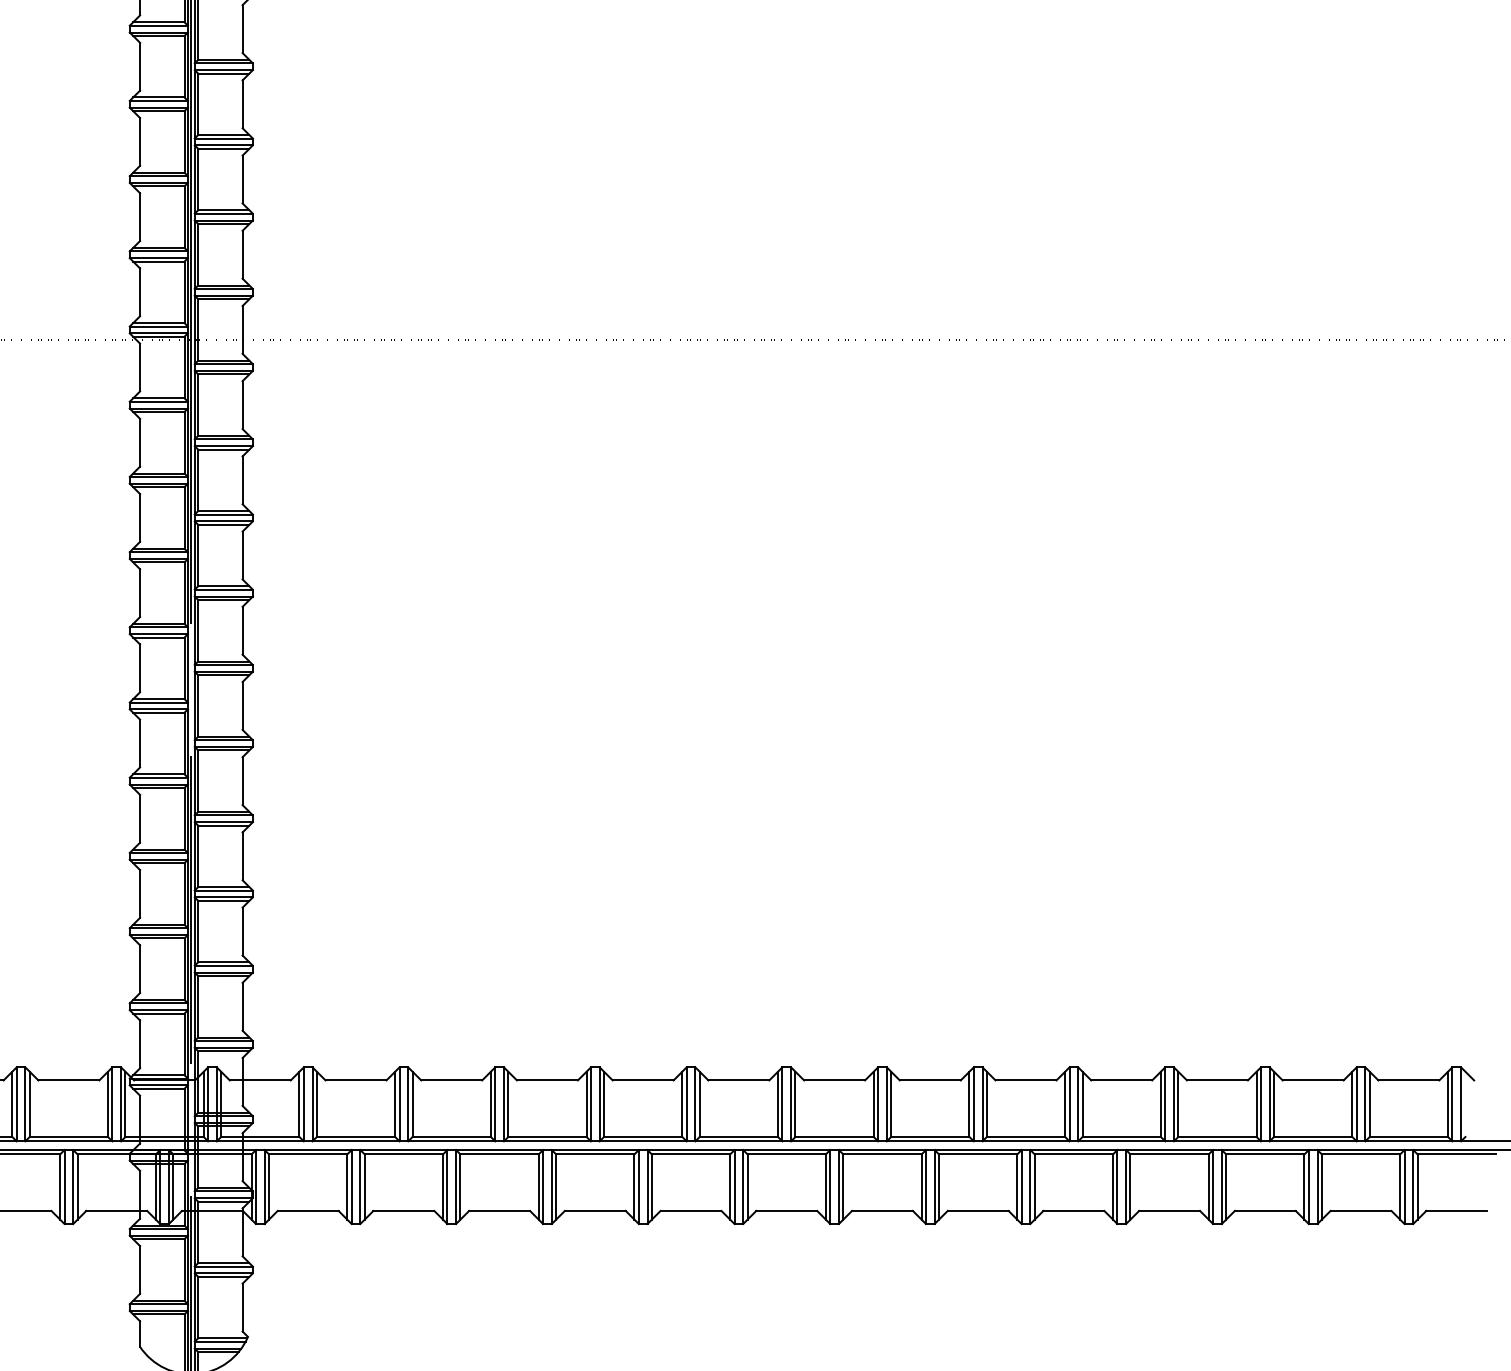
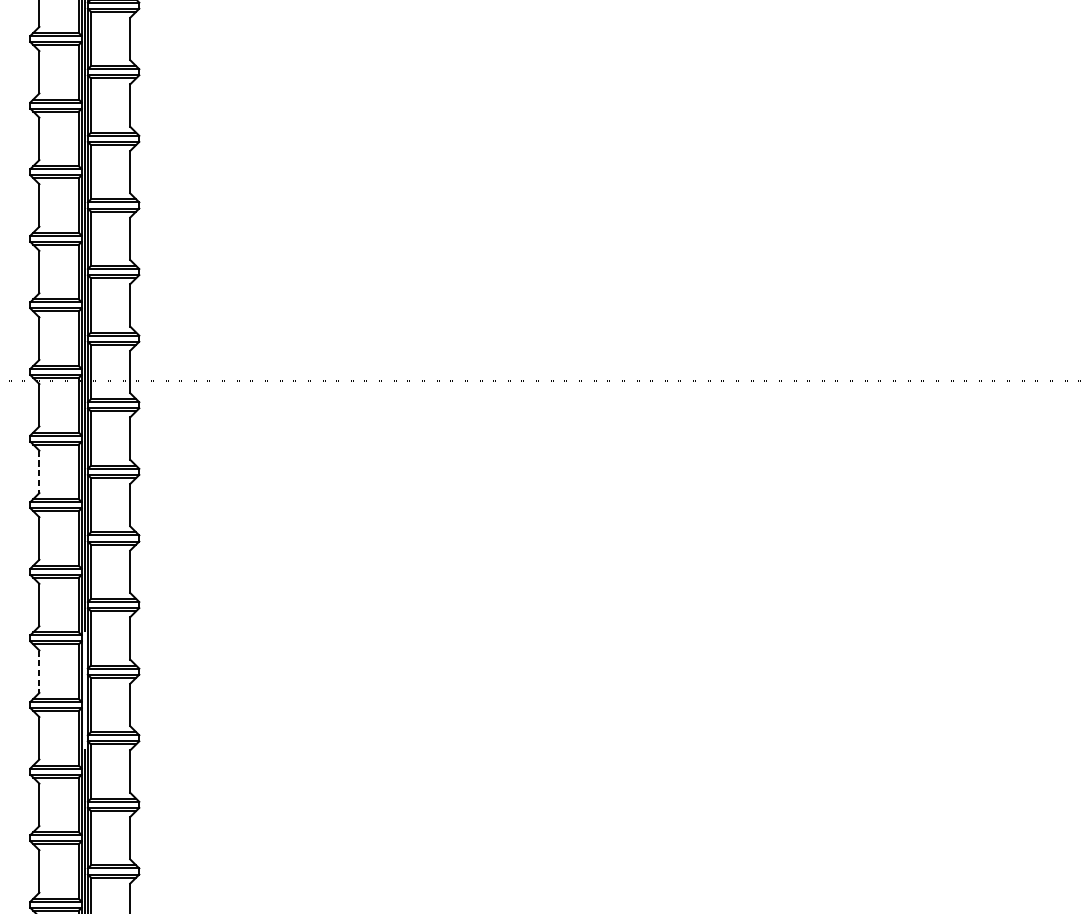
line: (140, 442) -> (39, 471), solid -> dashed
line: (140, 668) -> (39, 671), solid -> dashed

